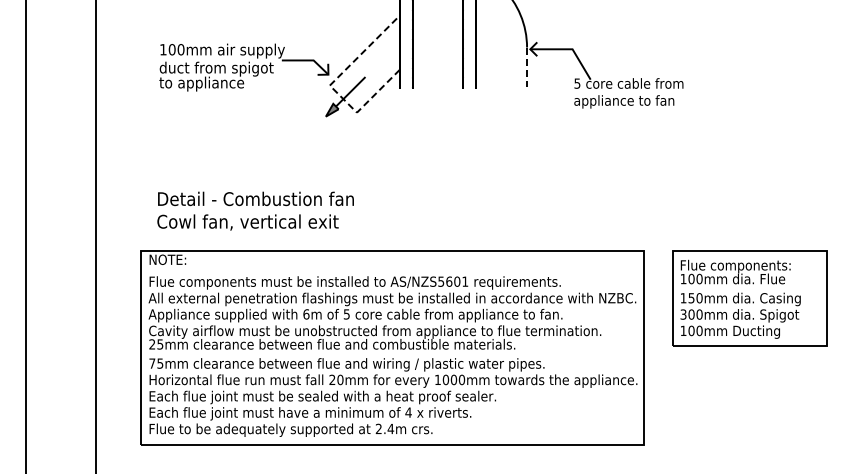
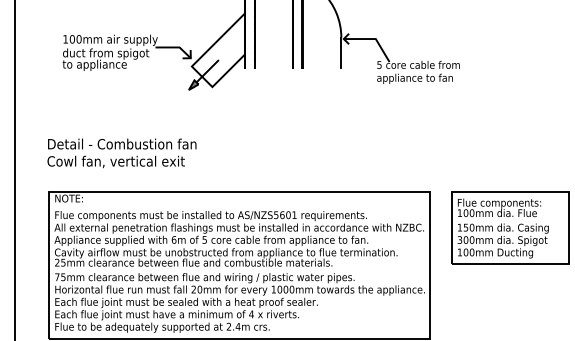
line: (527, 67) -> (341, 52), dashed -> solid
line: (329, 85) -> (191, 66), dashed -> solid
text: (255, 210) -> (121, 152), moved

